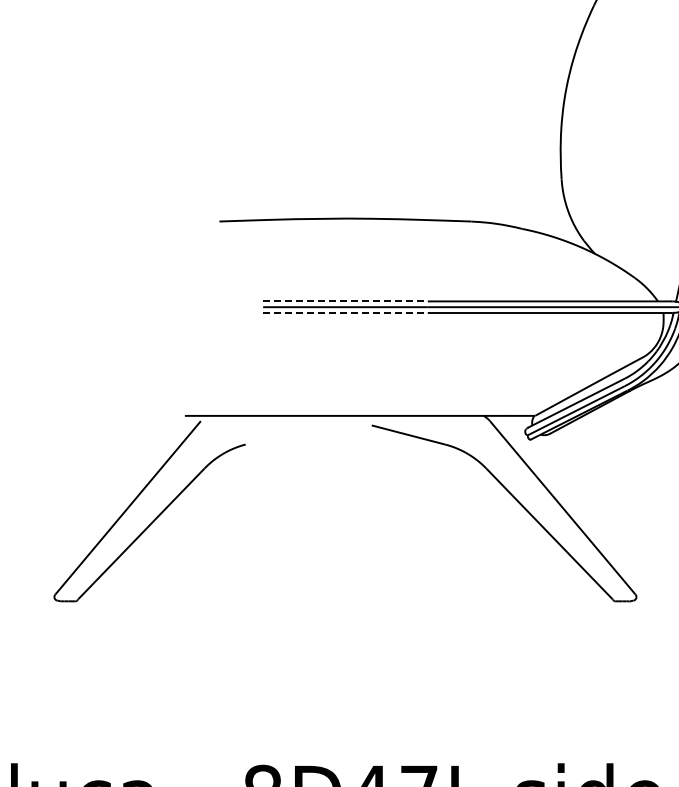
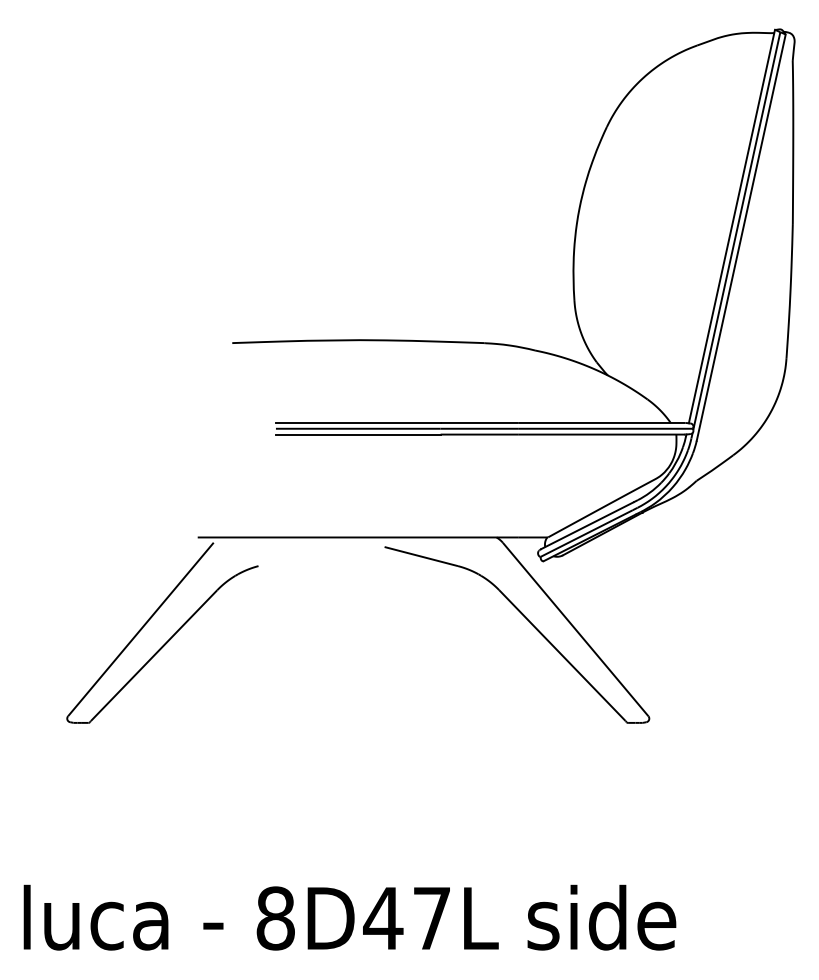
line: (345, 300) -> (358, 422), dashed -> solid
line: (345, 312) -> (358, 434), dashed -> solid

